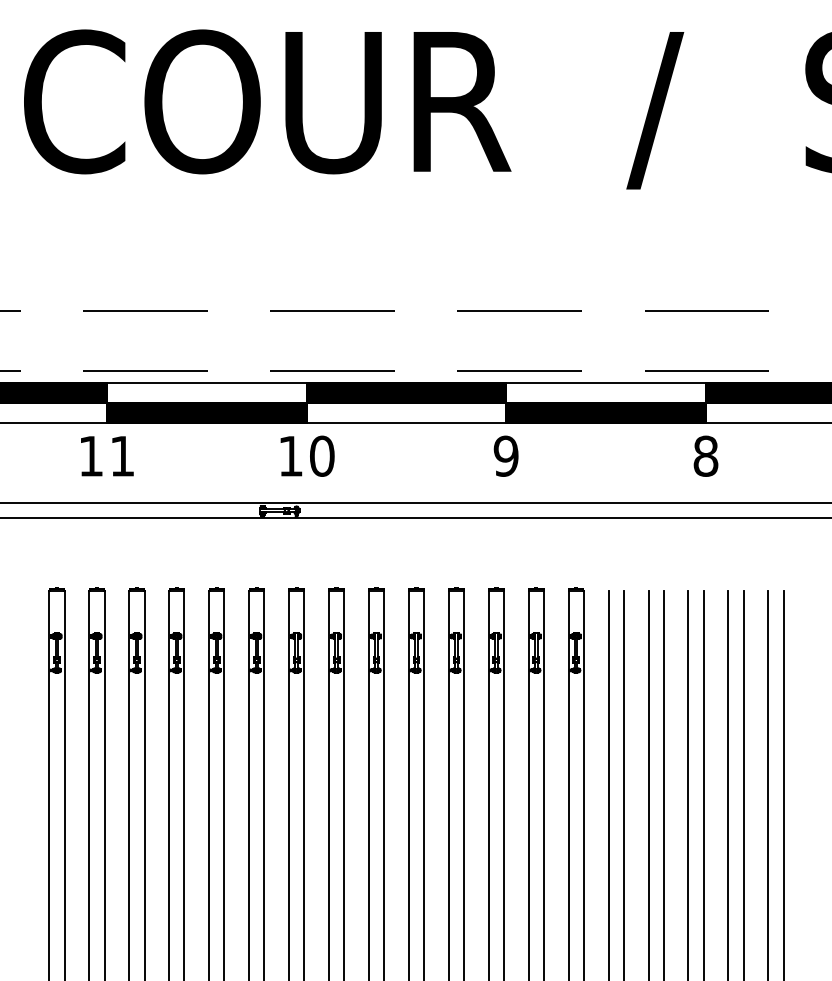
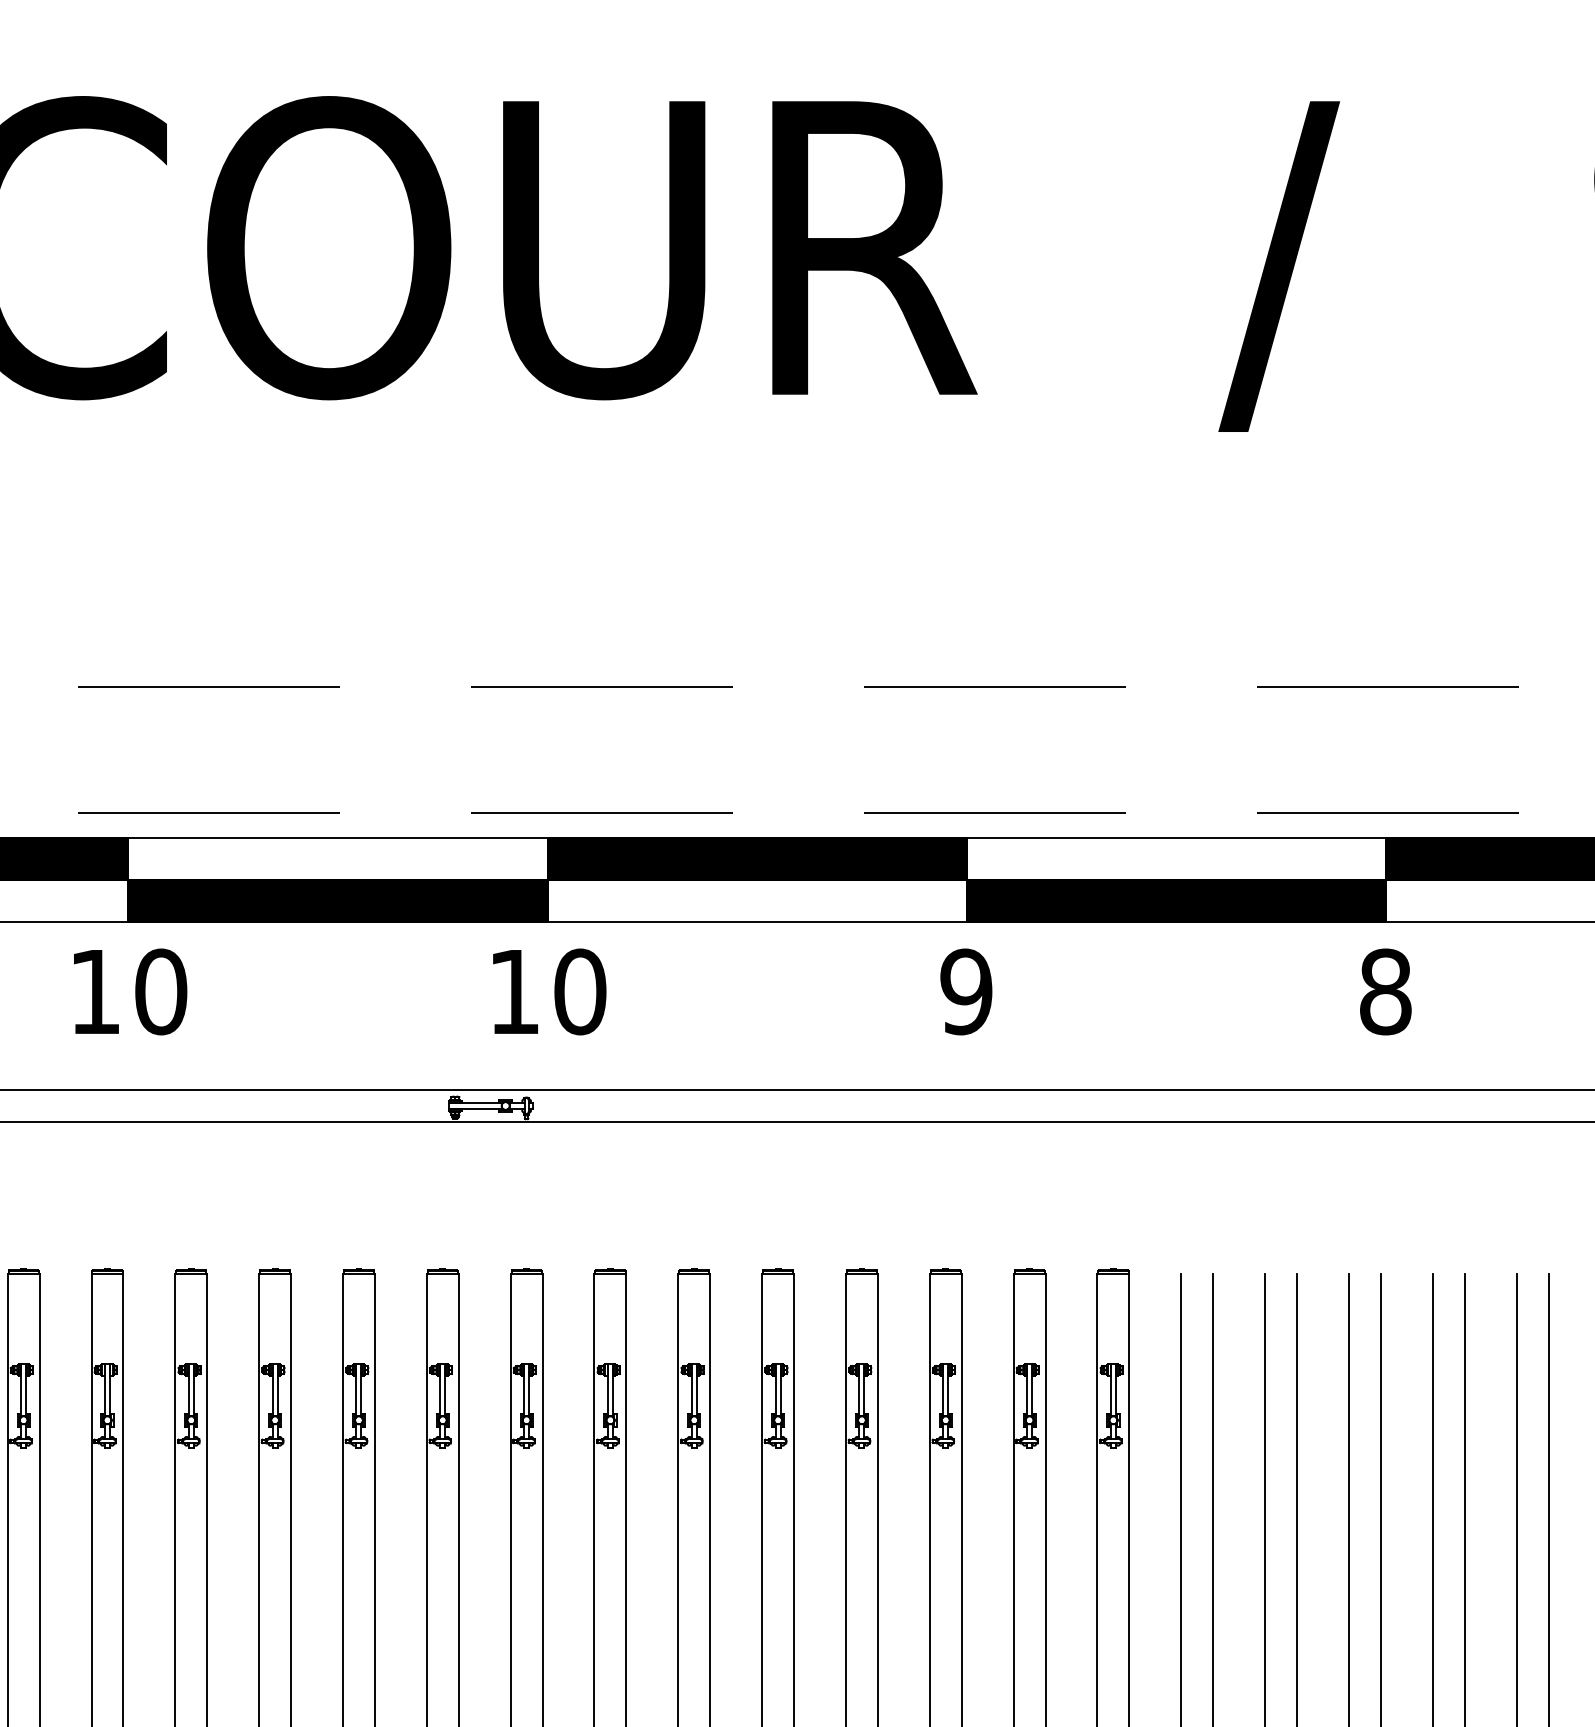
text: (122, 455) -> (161, 990), 11 -> 10

